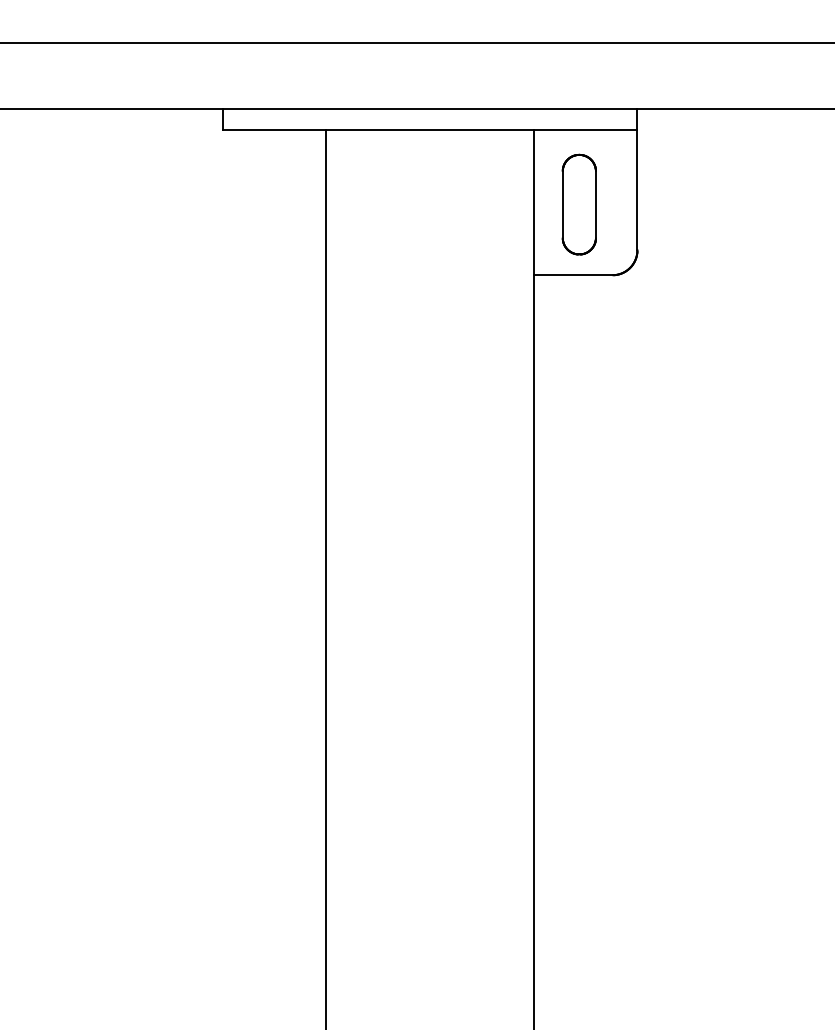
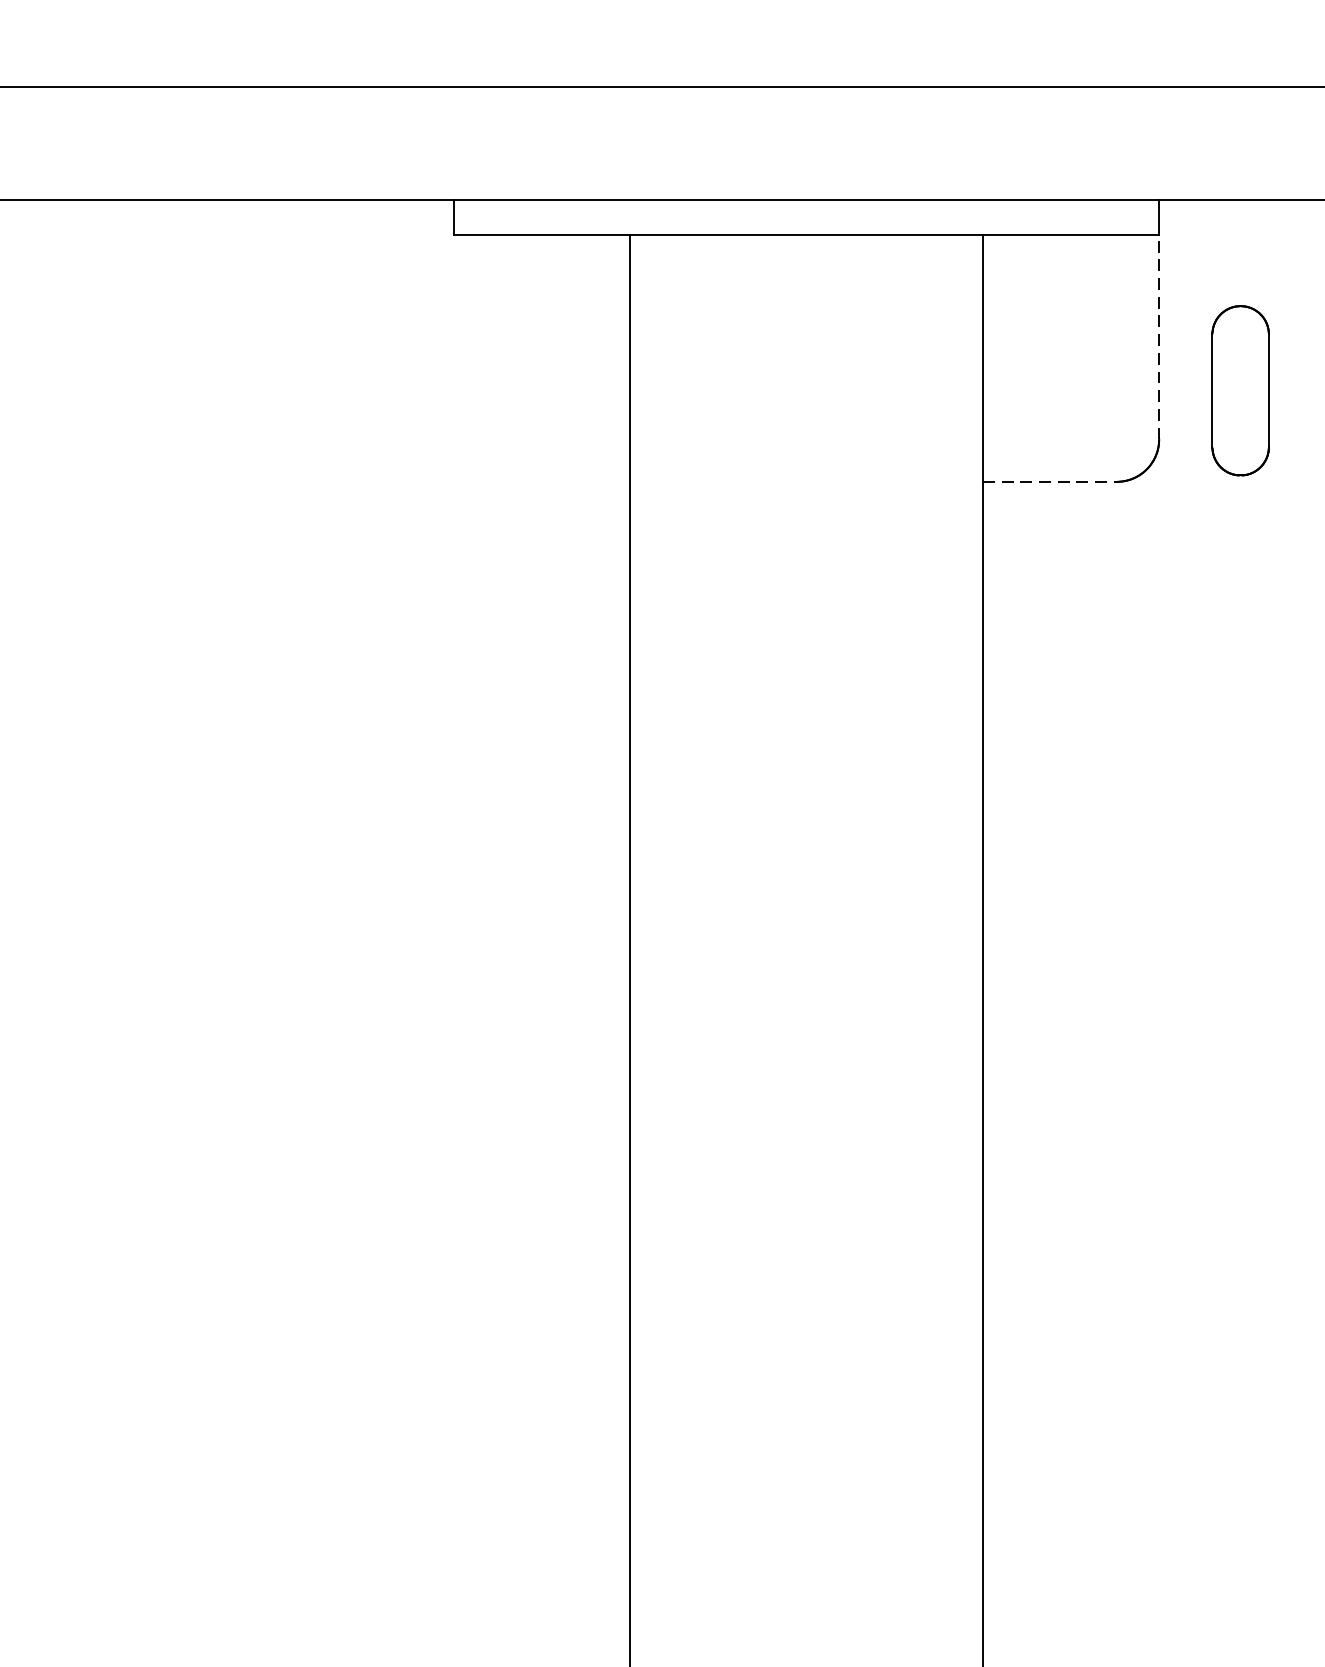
line: (637, 189) -> (1159, 336), solid -> dashed
part: (578, 204) -> (1239, 390), moved
line: (573, 275) -> (1050, 482), solid -> dashed

